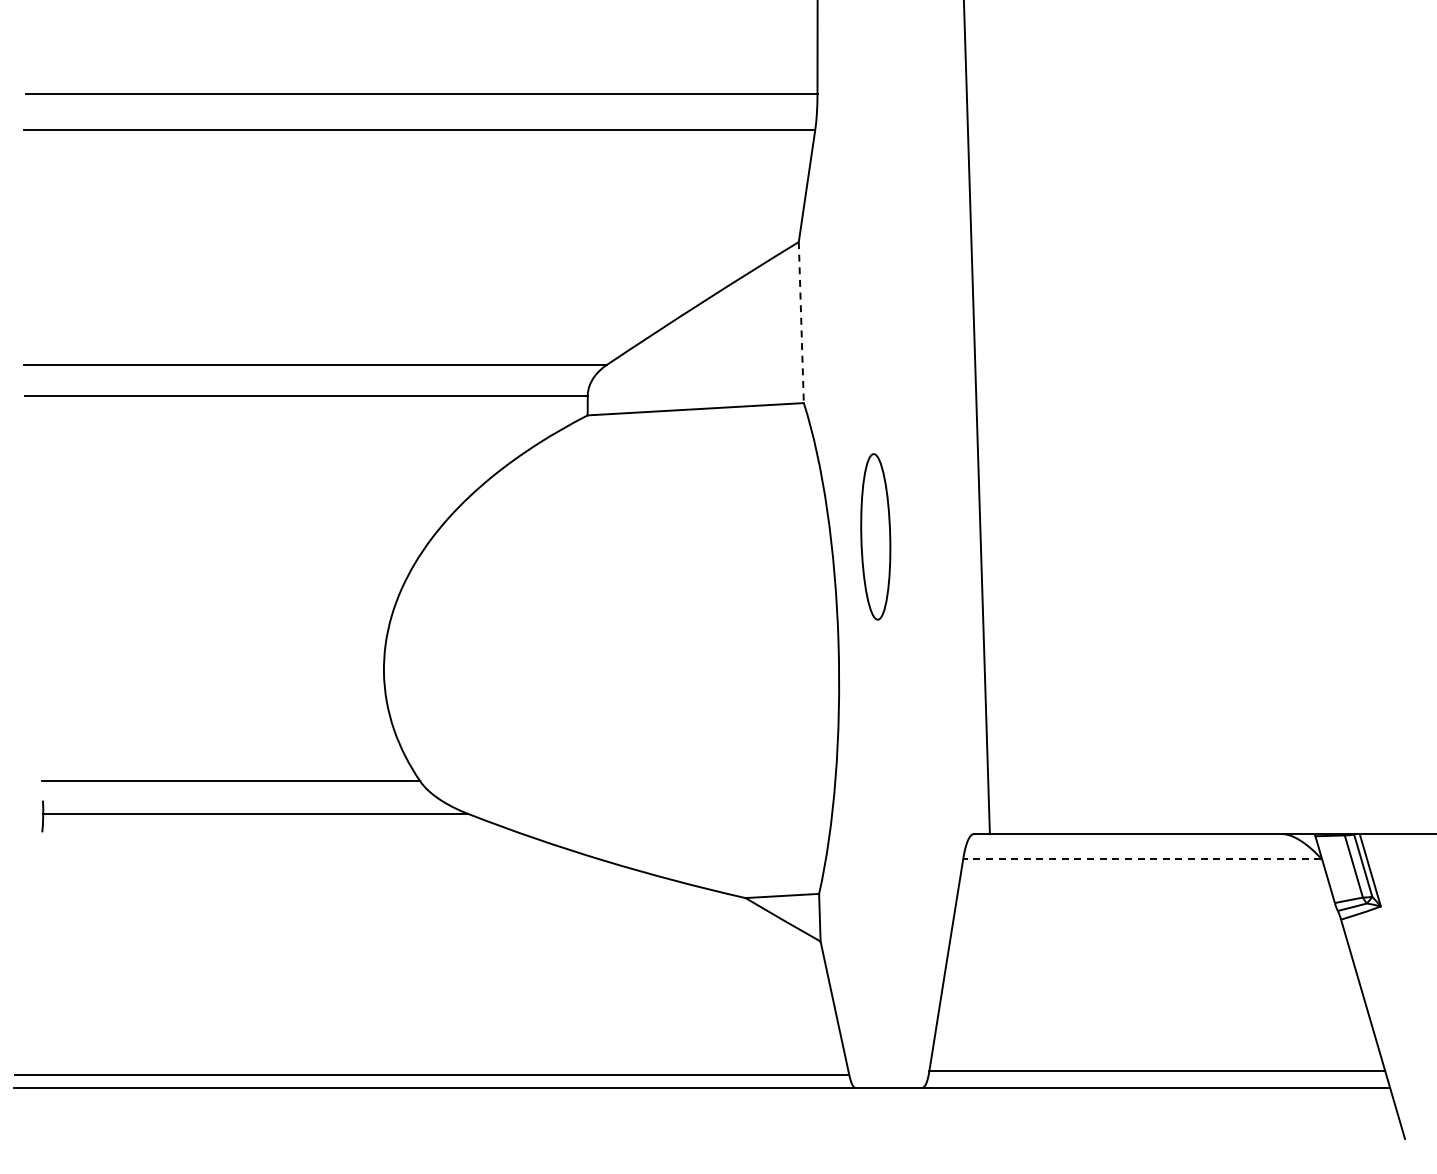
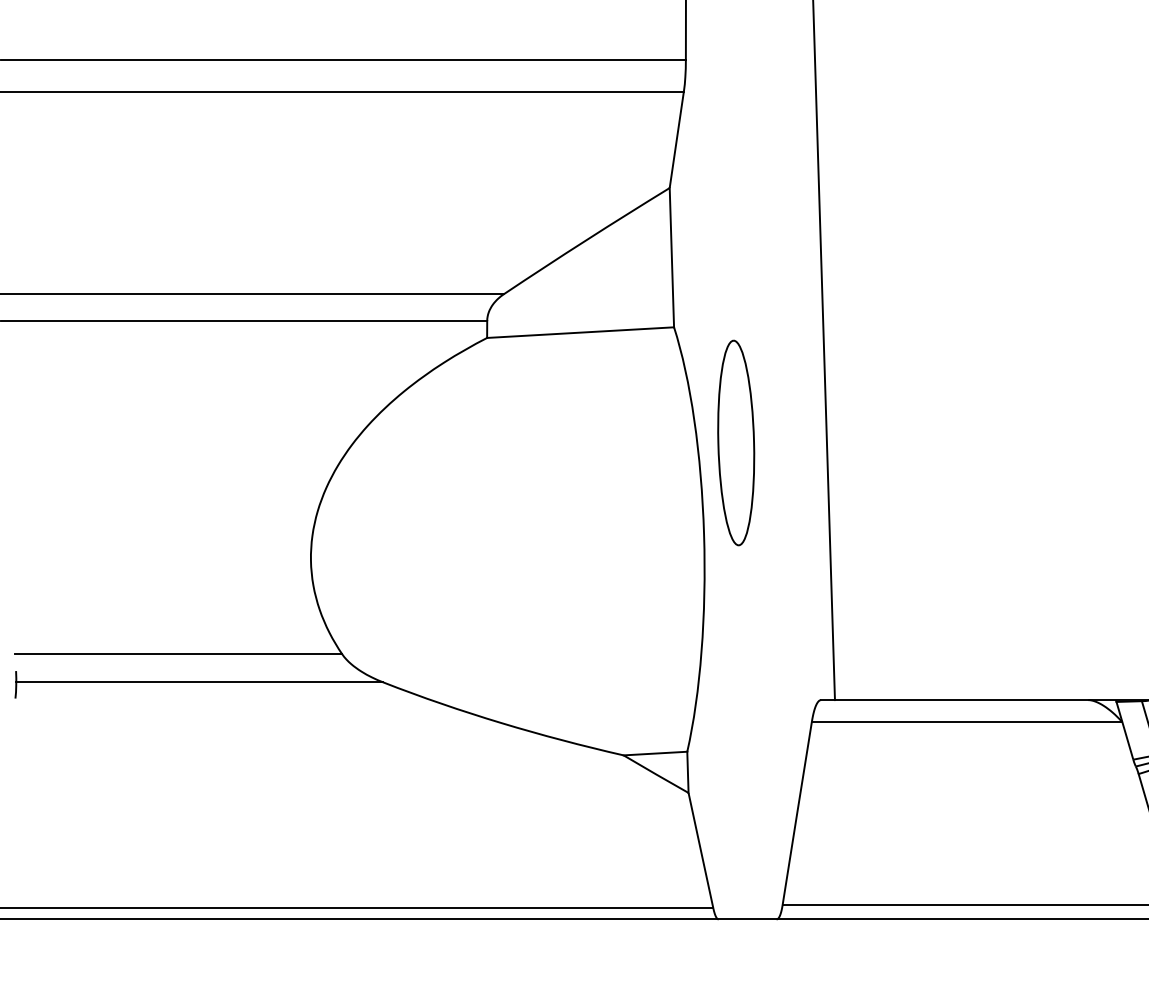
line: (801, 322) -> (672, 257), dashed -> solid
part: (875, 536) -> (736, 442), size x1.43
line: (1141, 858) -> (966, 721), dashed -> solid

